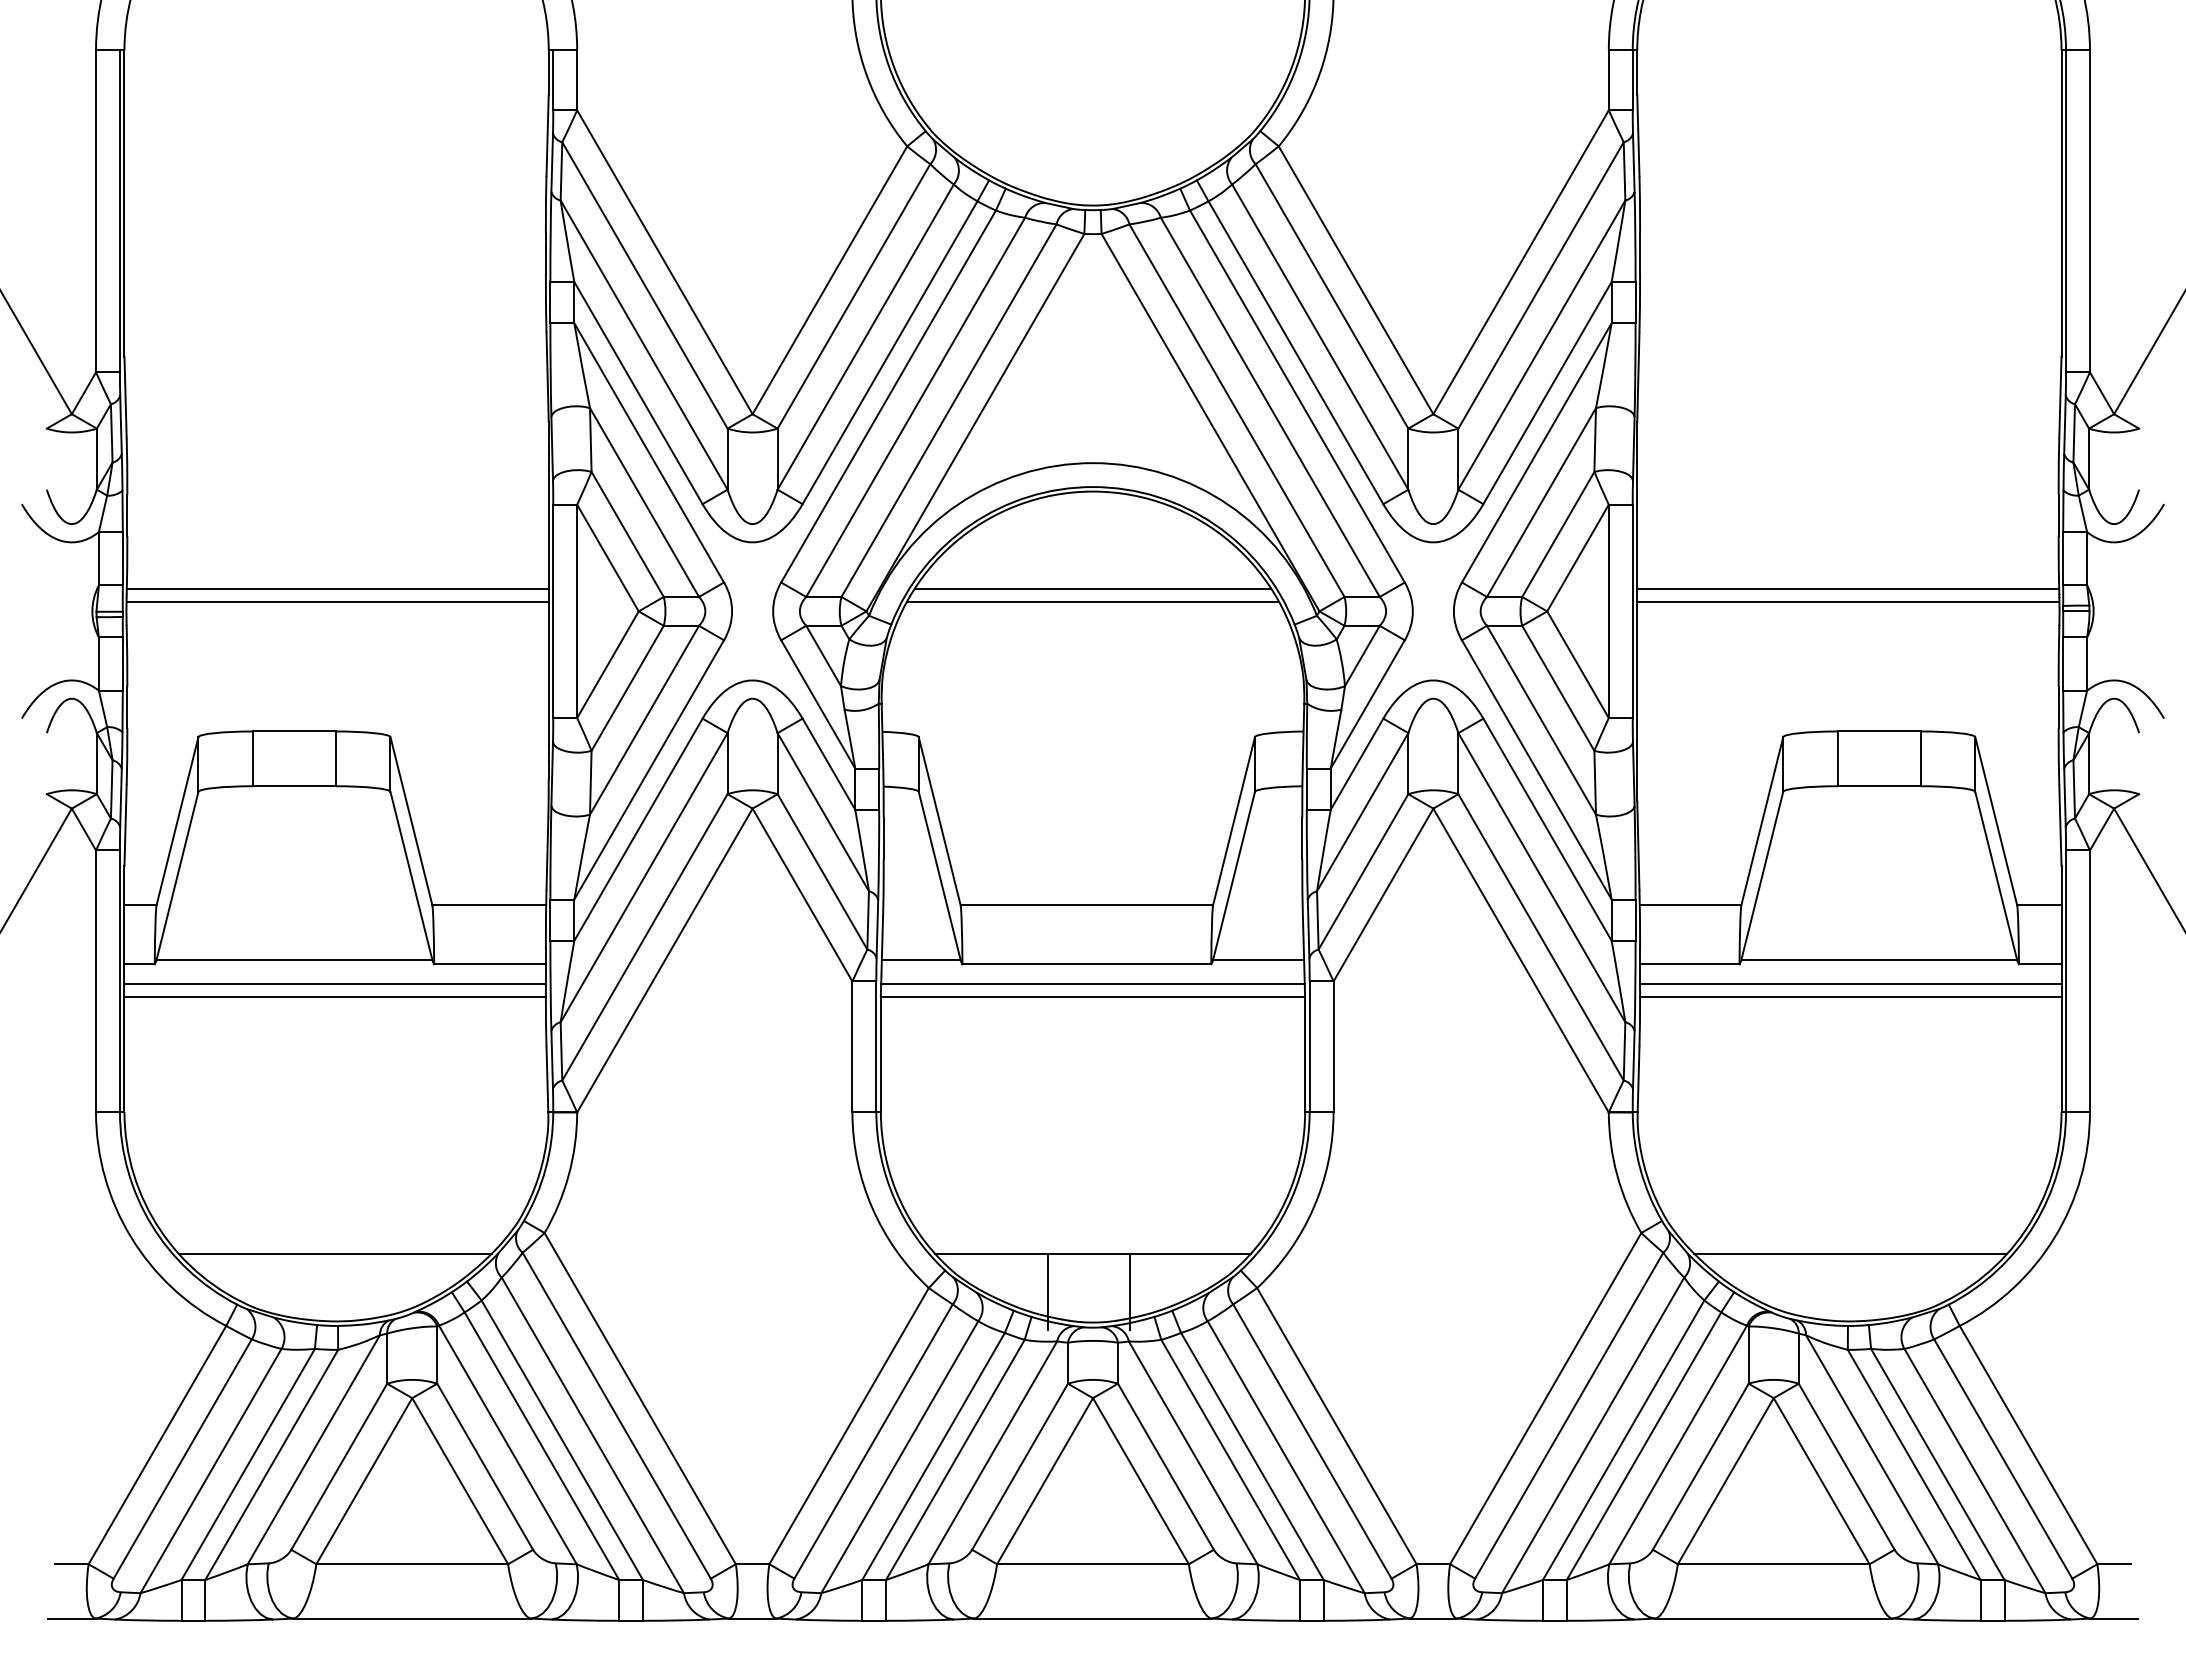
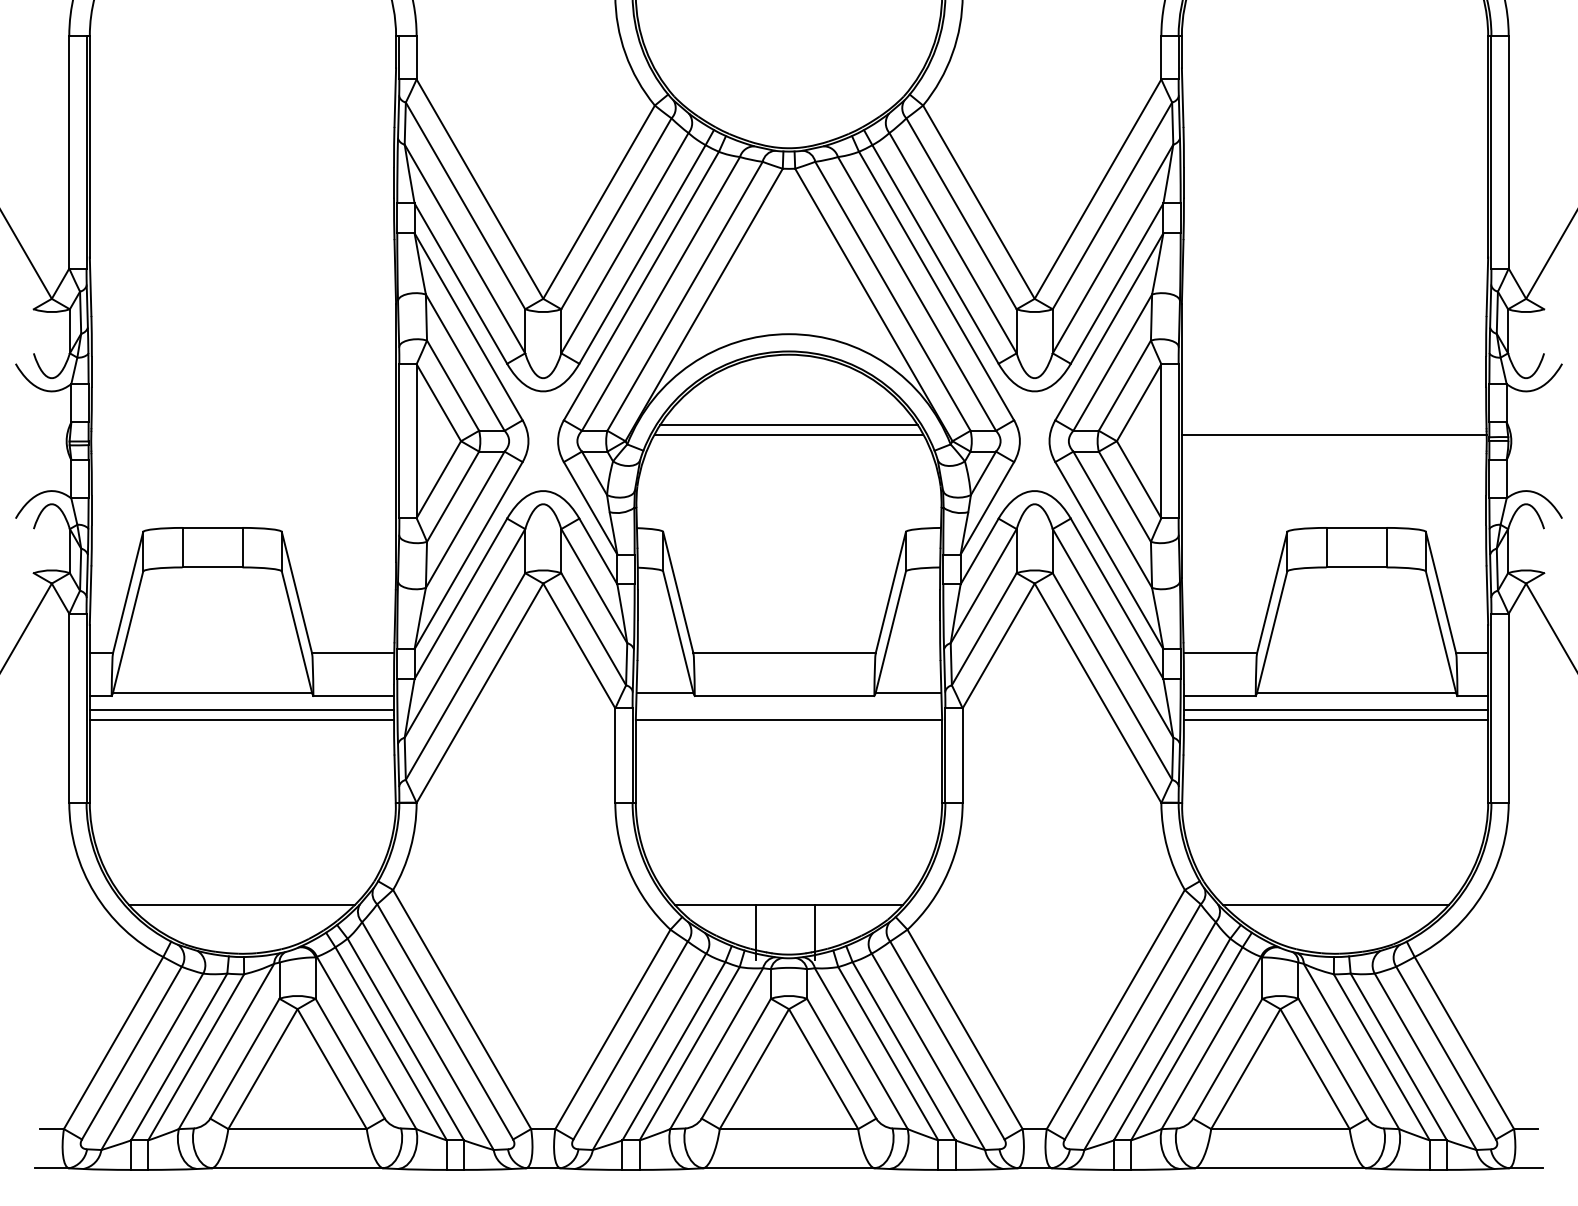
line: (337, 588) -> (243, 424), removed
line: (1848, 588) -> (1334, 424), removed
line: (337, 602) -> (243, 434), removed
line: (1092, 983) -> (788, 709), removed

